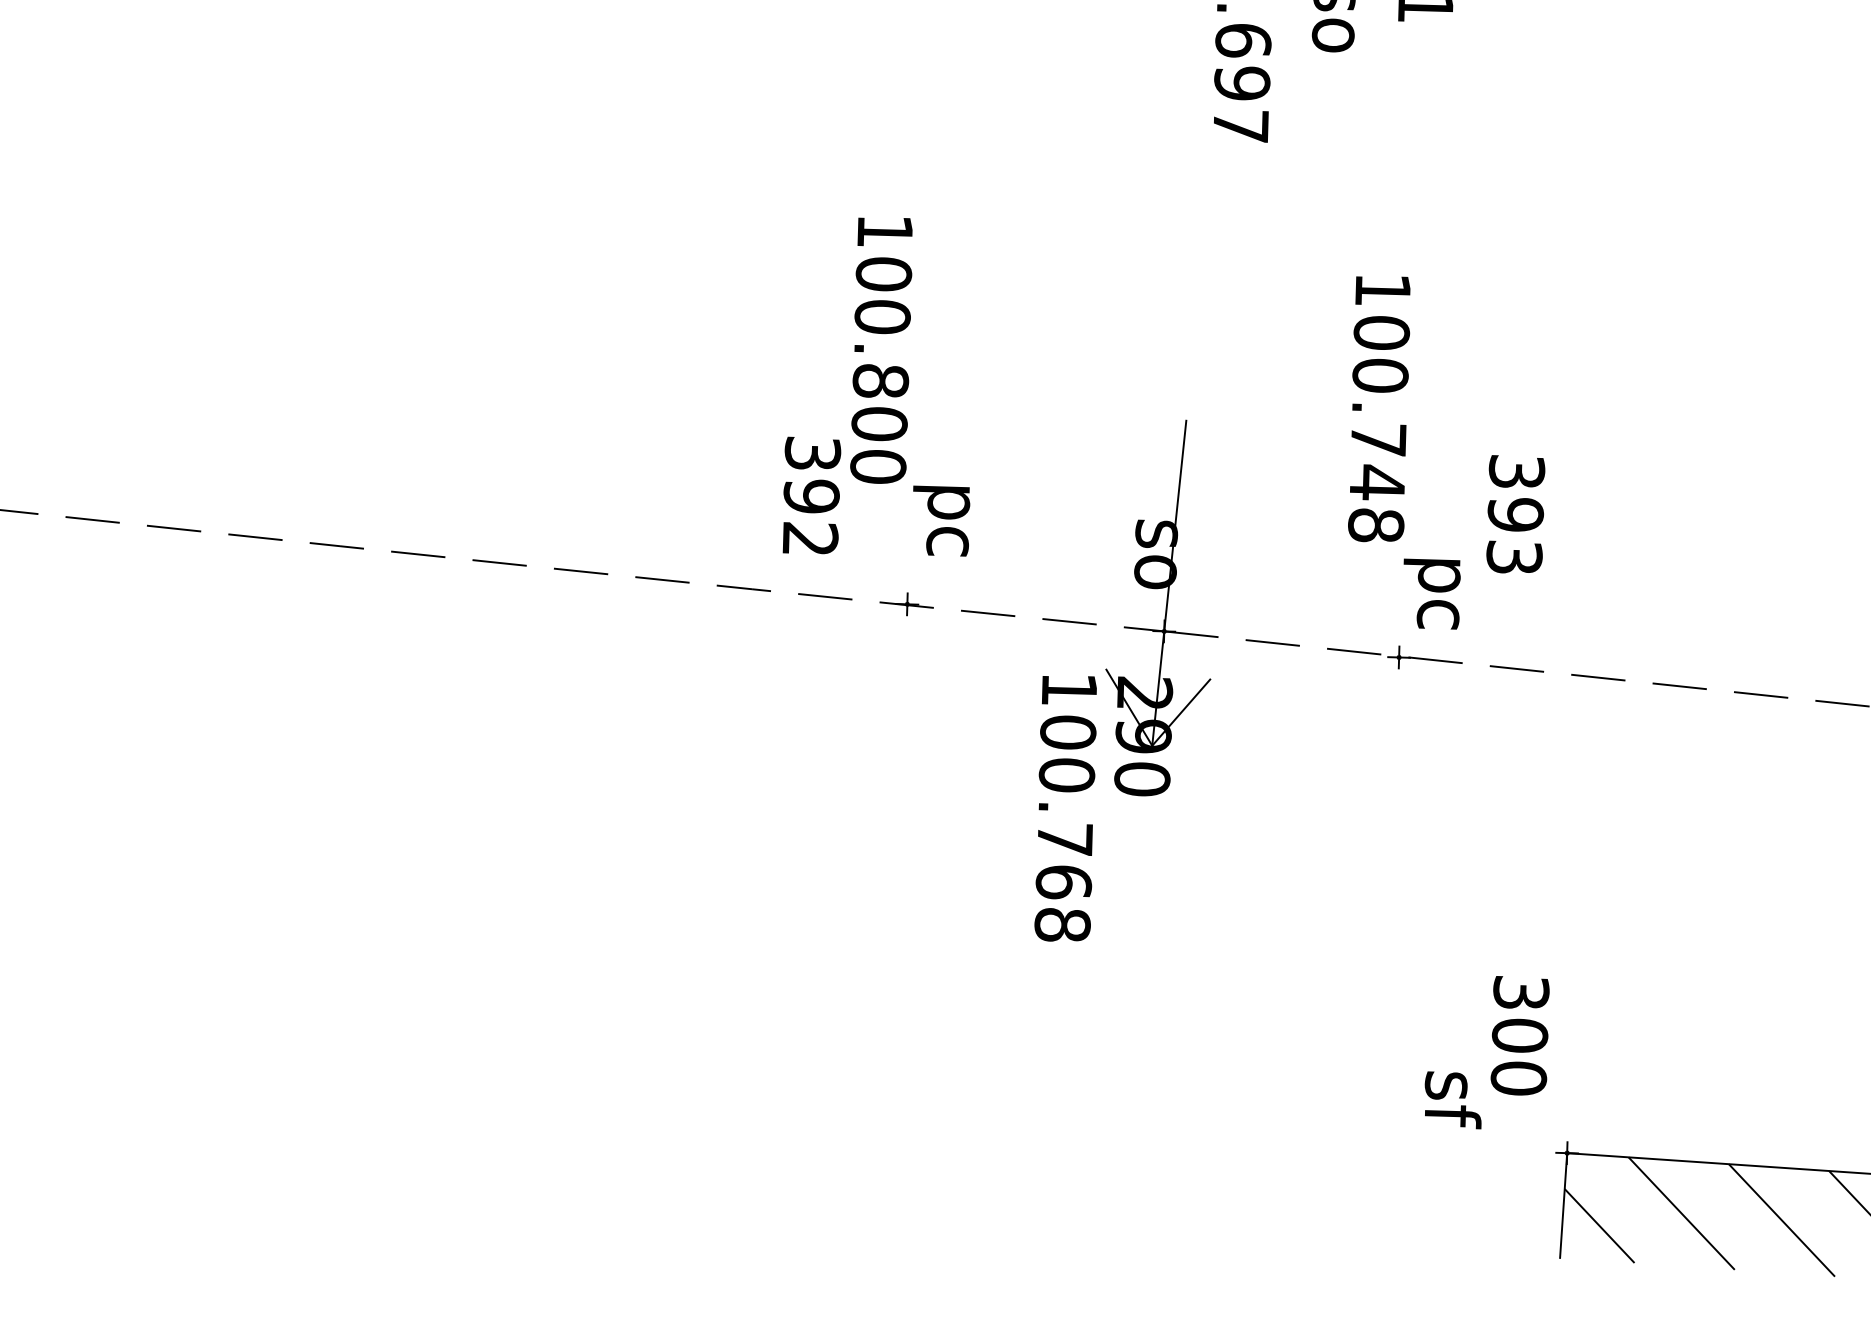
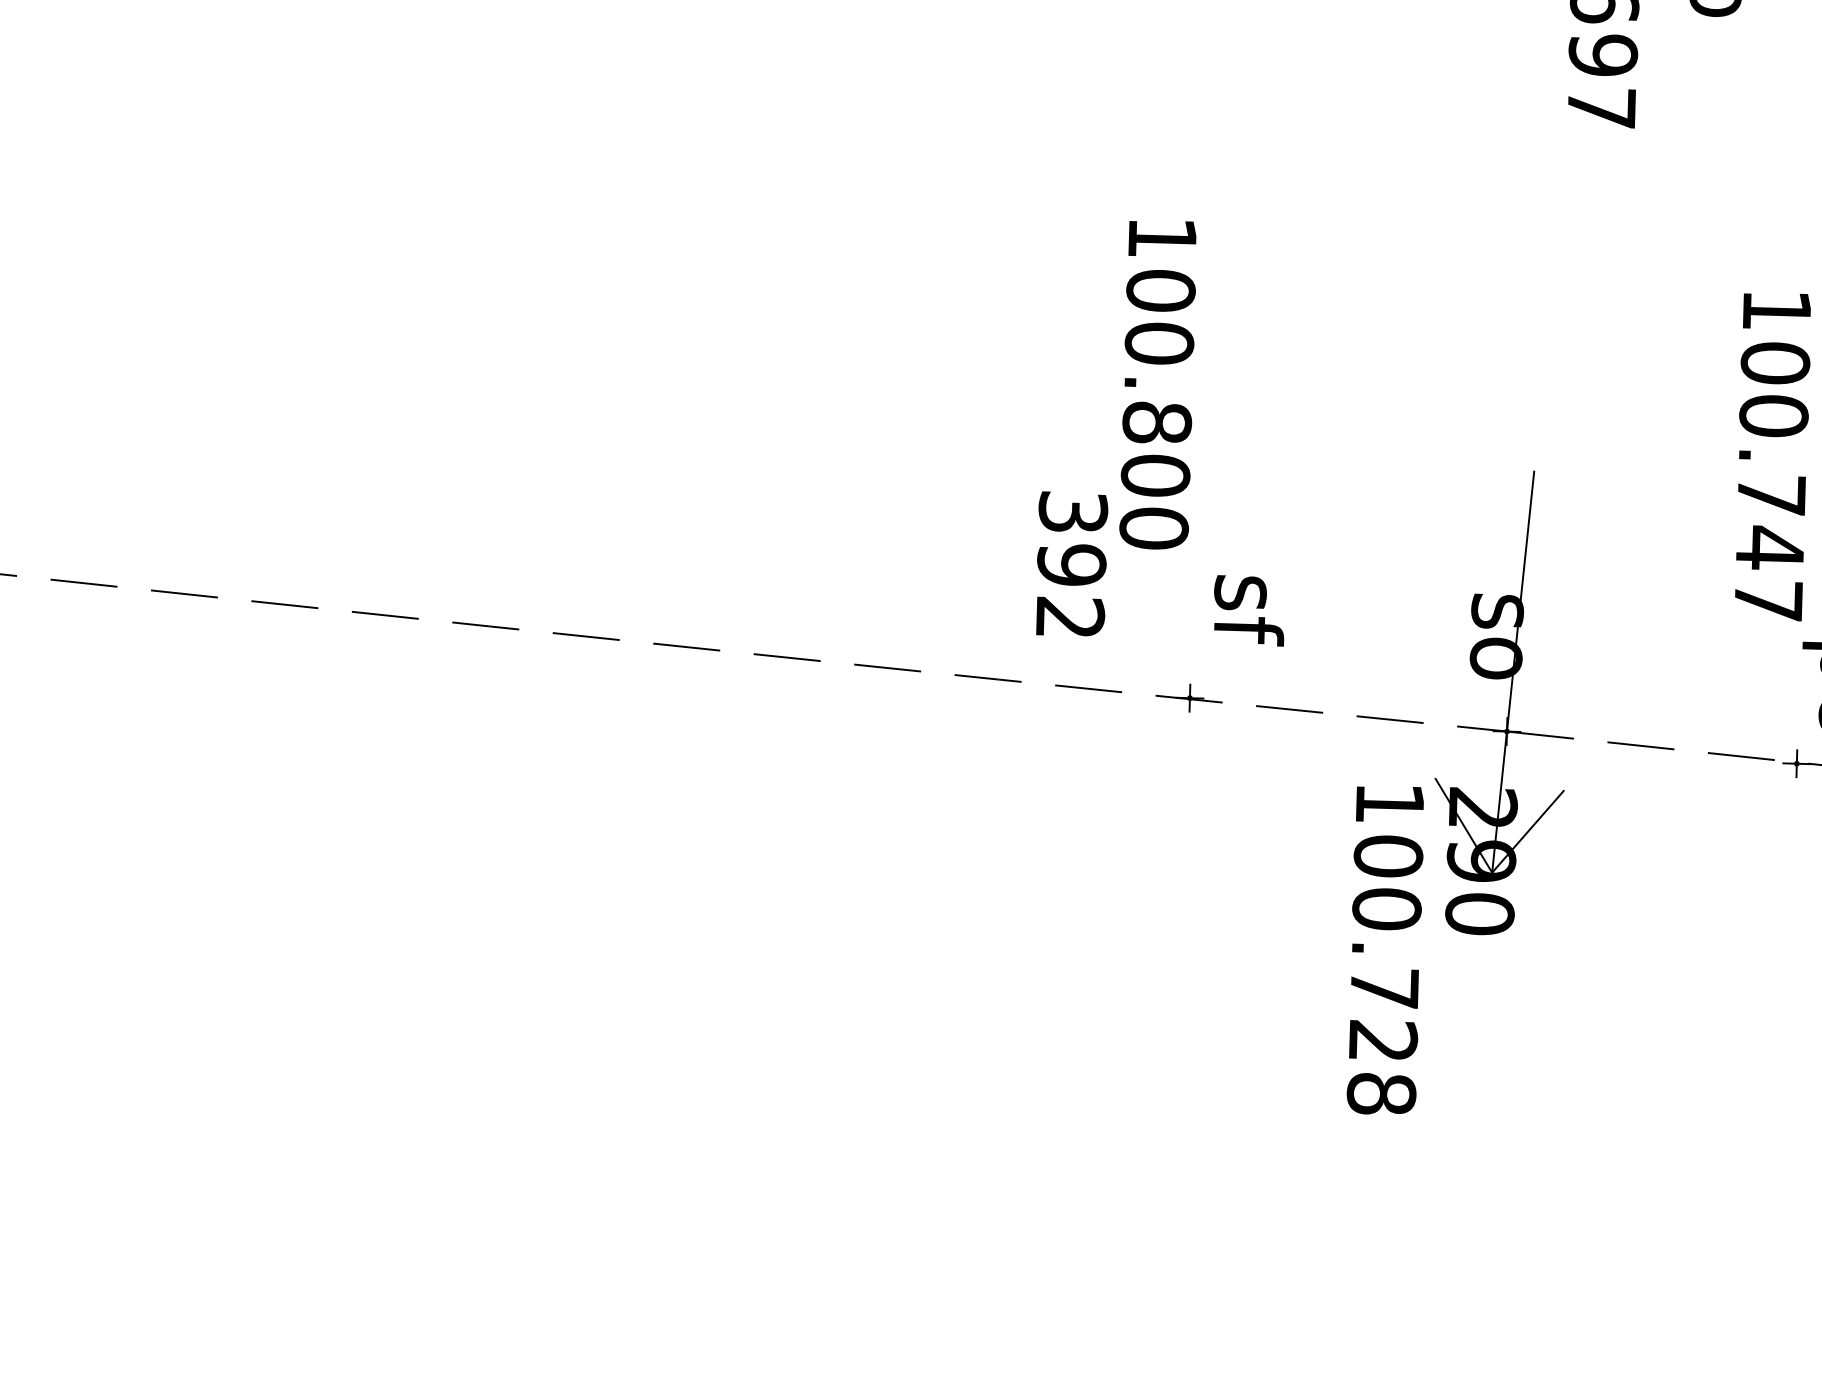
text: (948, 523) -> (1240, 598), pc -> sf
text: (1376, 525) -> (1768, 600), 100.748 -> 100.747
text: (1063, 882) -> (1382, 1041), 100.768 -> 100.728

